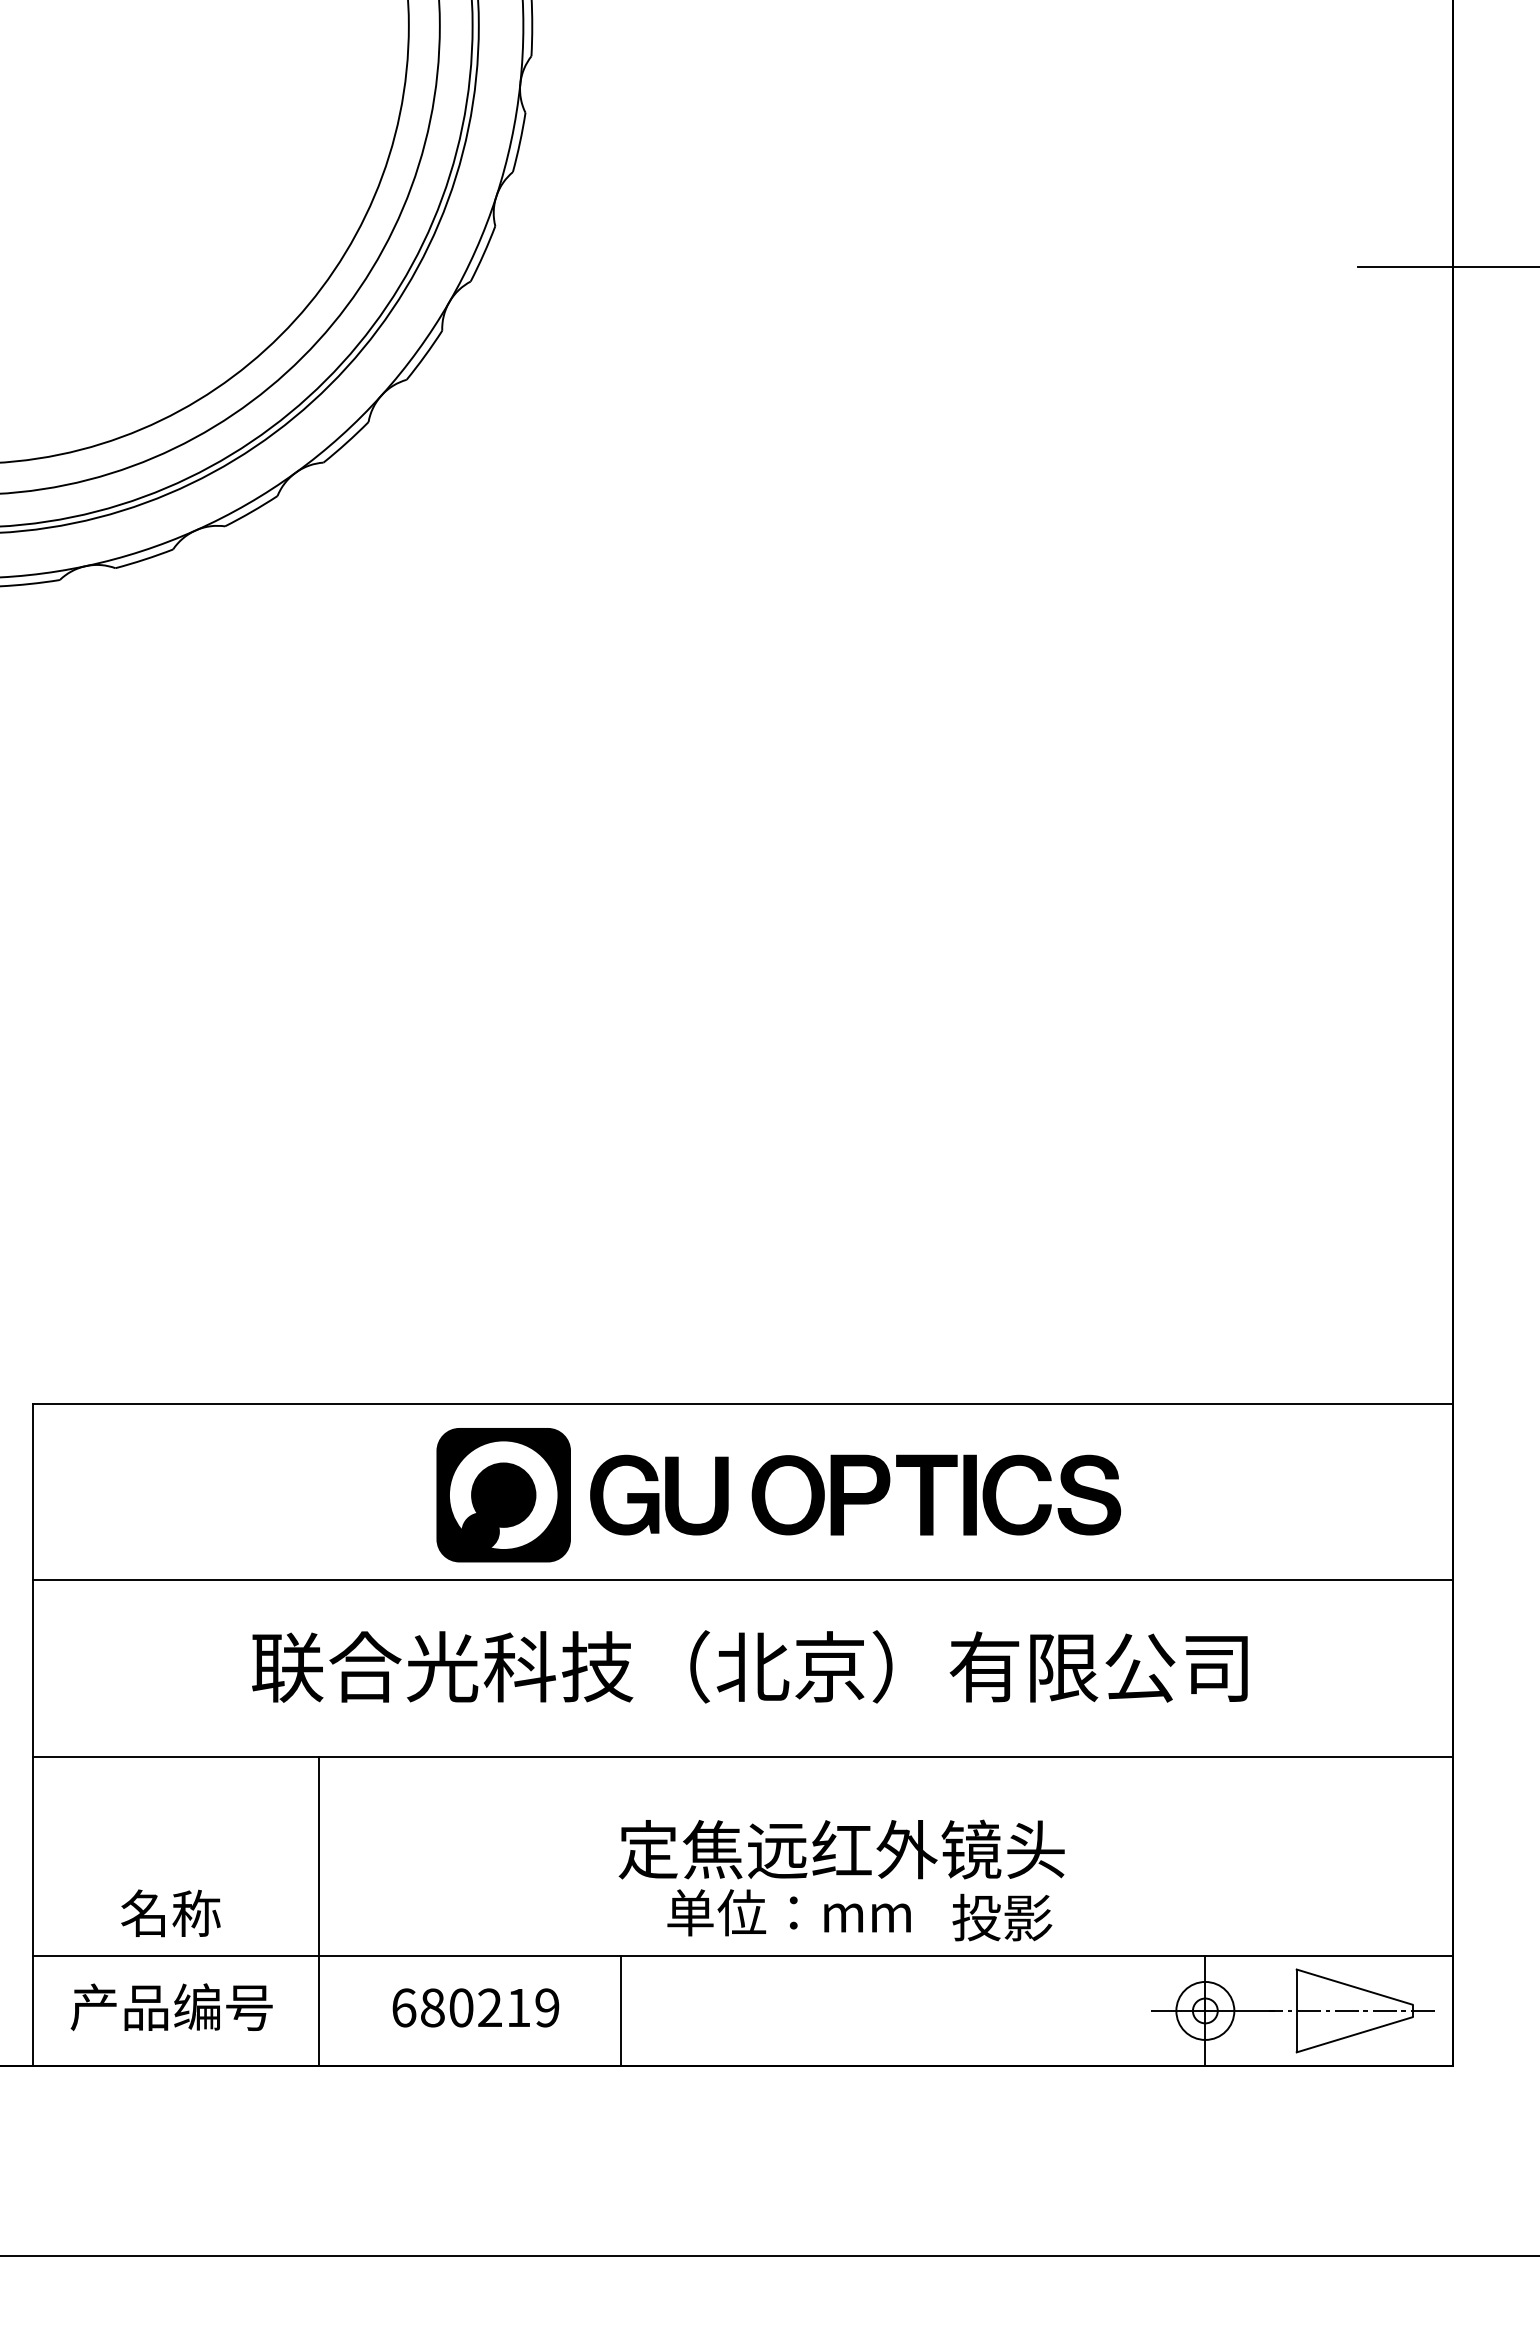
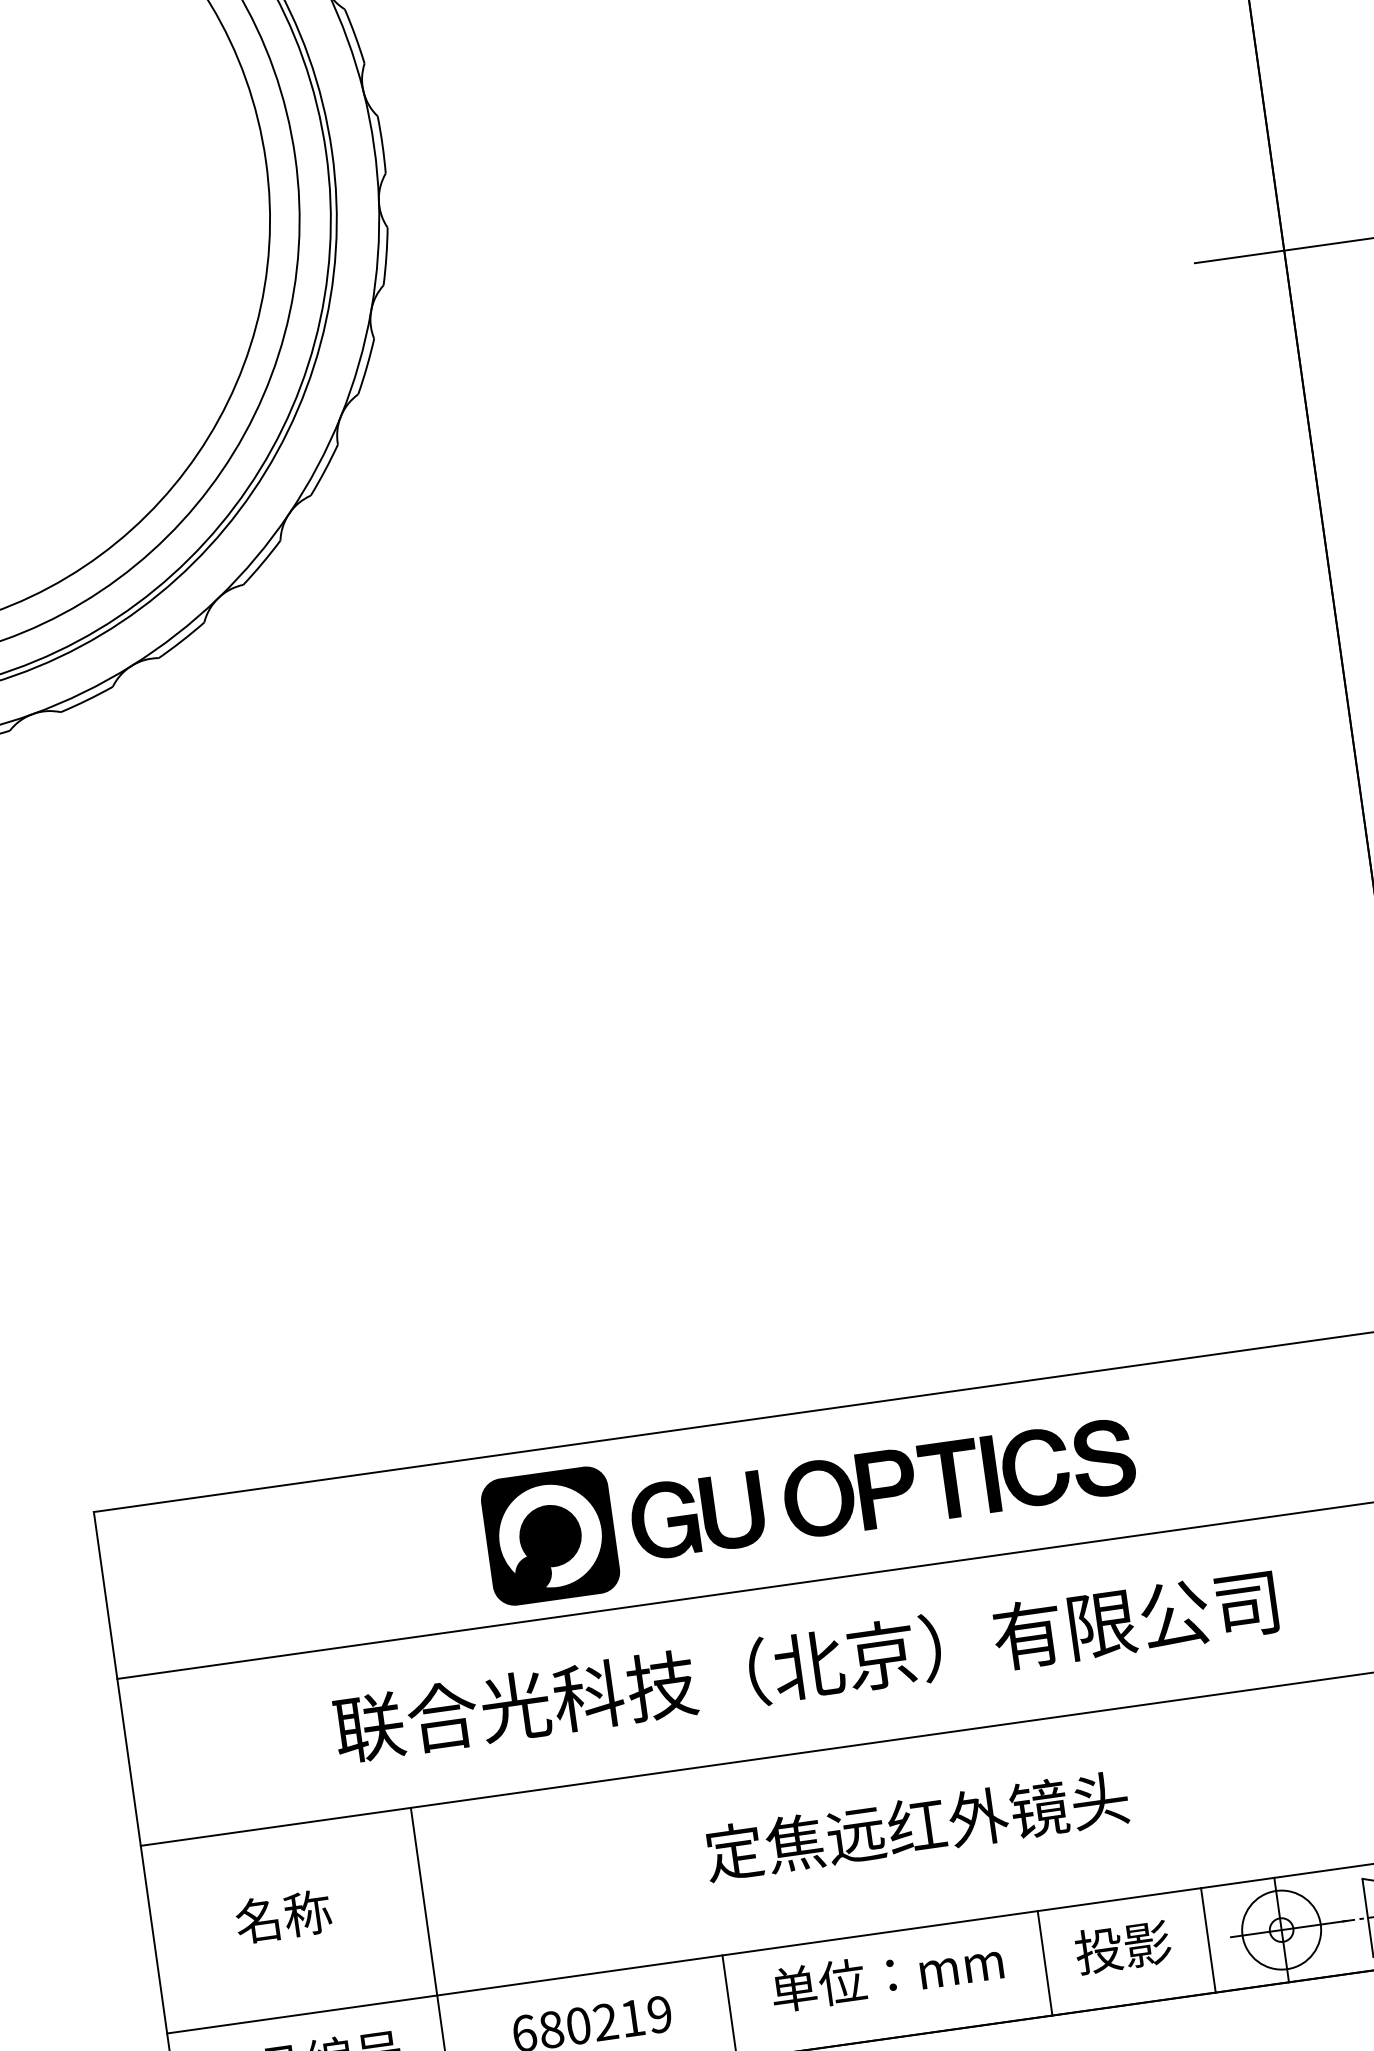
text: (788, 1912) -> (886, 1975), moved
text: (170, 1913) -> (283, 1916), moved
text: (1002, 1917) -> (1123, 1947), moved
line: (954, 2010) -> (1044, 1962), added
line: (1127, 2010) -> (1208, 1939), added
circle: (1204, 2010) -> (1280, 1929), size x1.43

